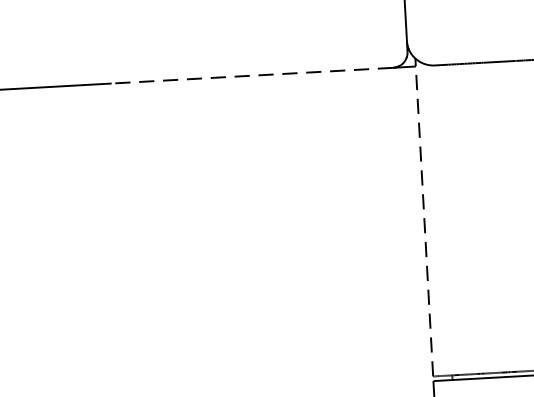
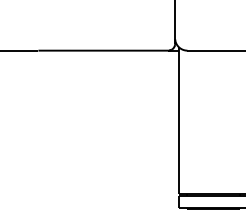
line: (252, 75) -> (103, 50), dashed -> solid
line: (423, 215) -> (178, 119), dashed -> solid

